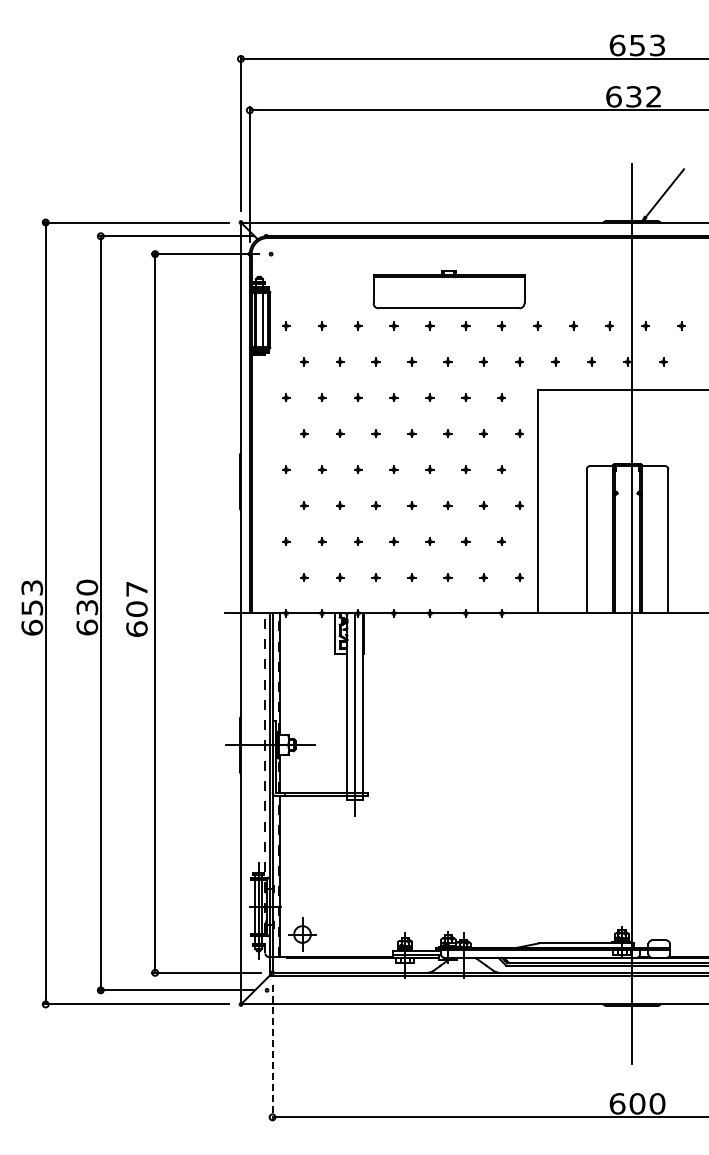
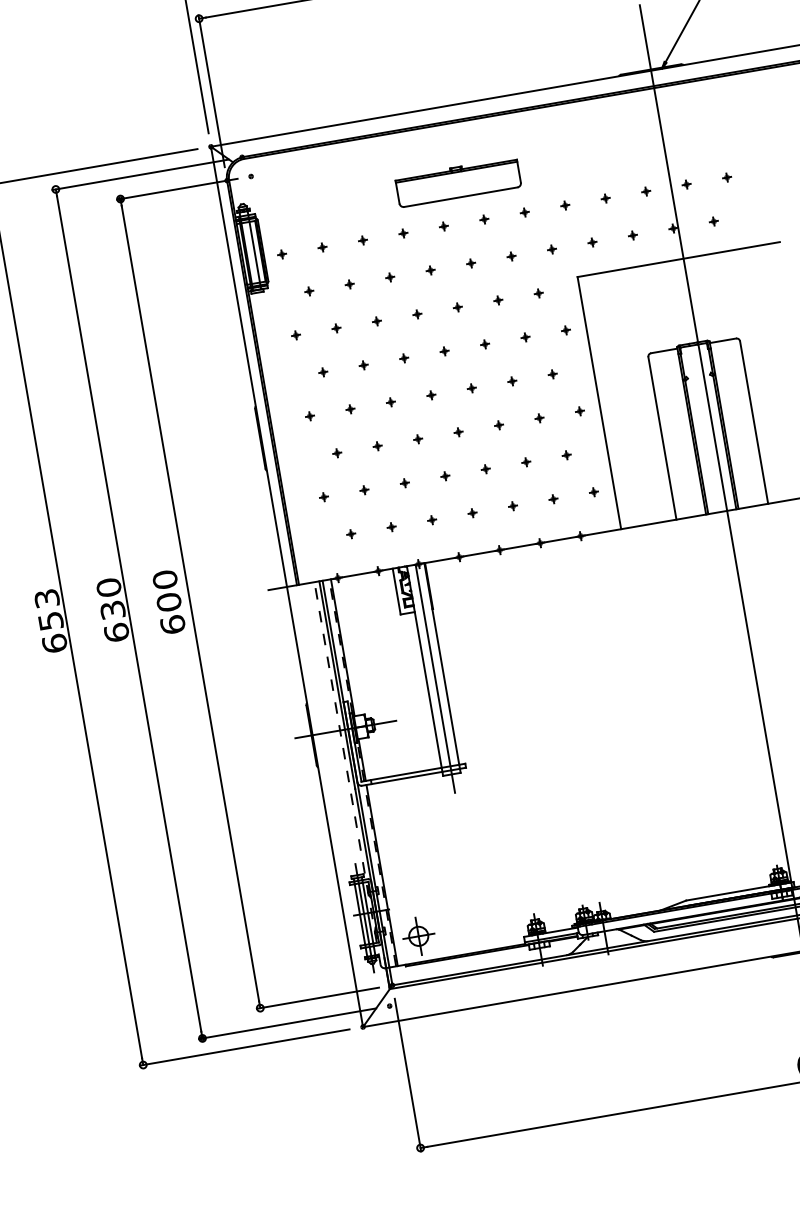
part: (448, 290) -> (457, 182), size x0.71
text: (136, 588) -> (164, 579), 607 -> 600
line: (272, 1052) -> (407, 1075), dashed -> solid

